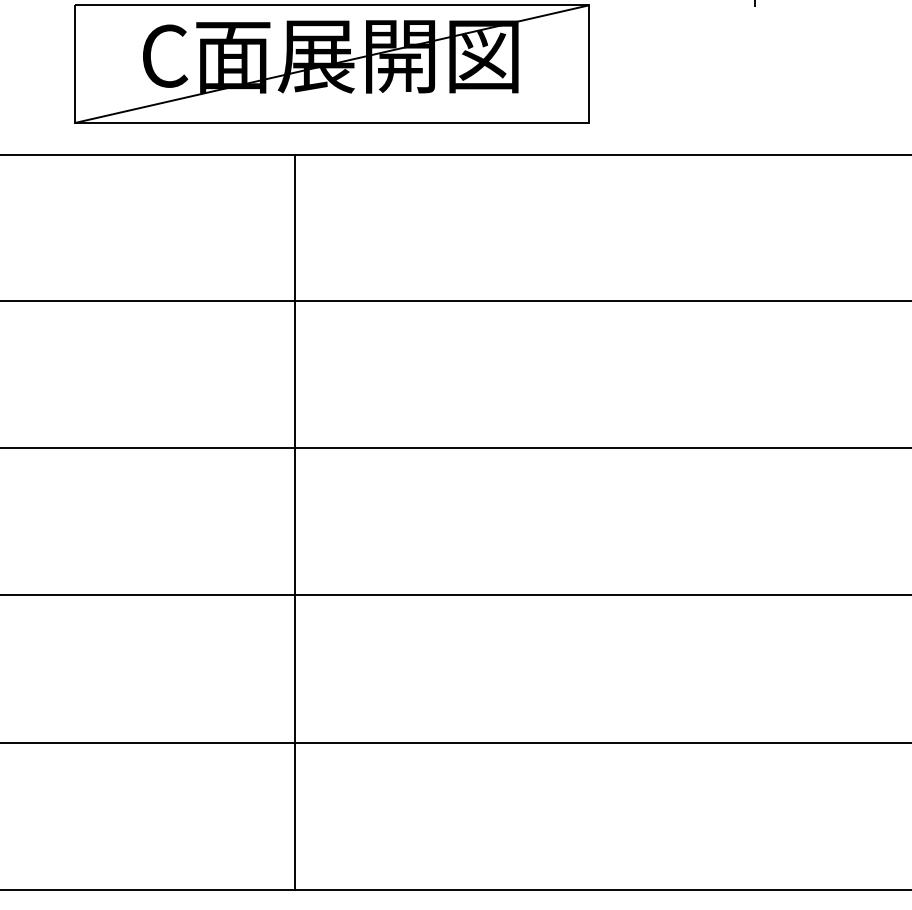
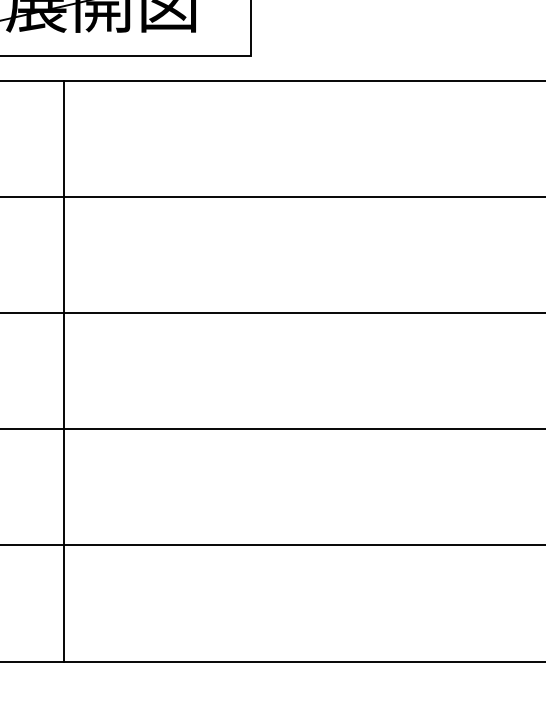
line: (294, 522) -> (63, 371), moved

